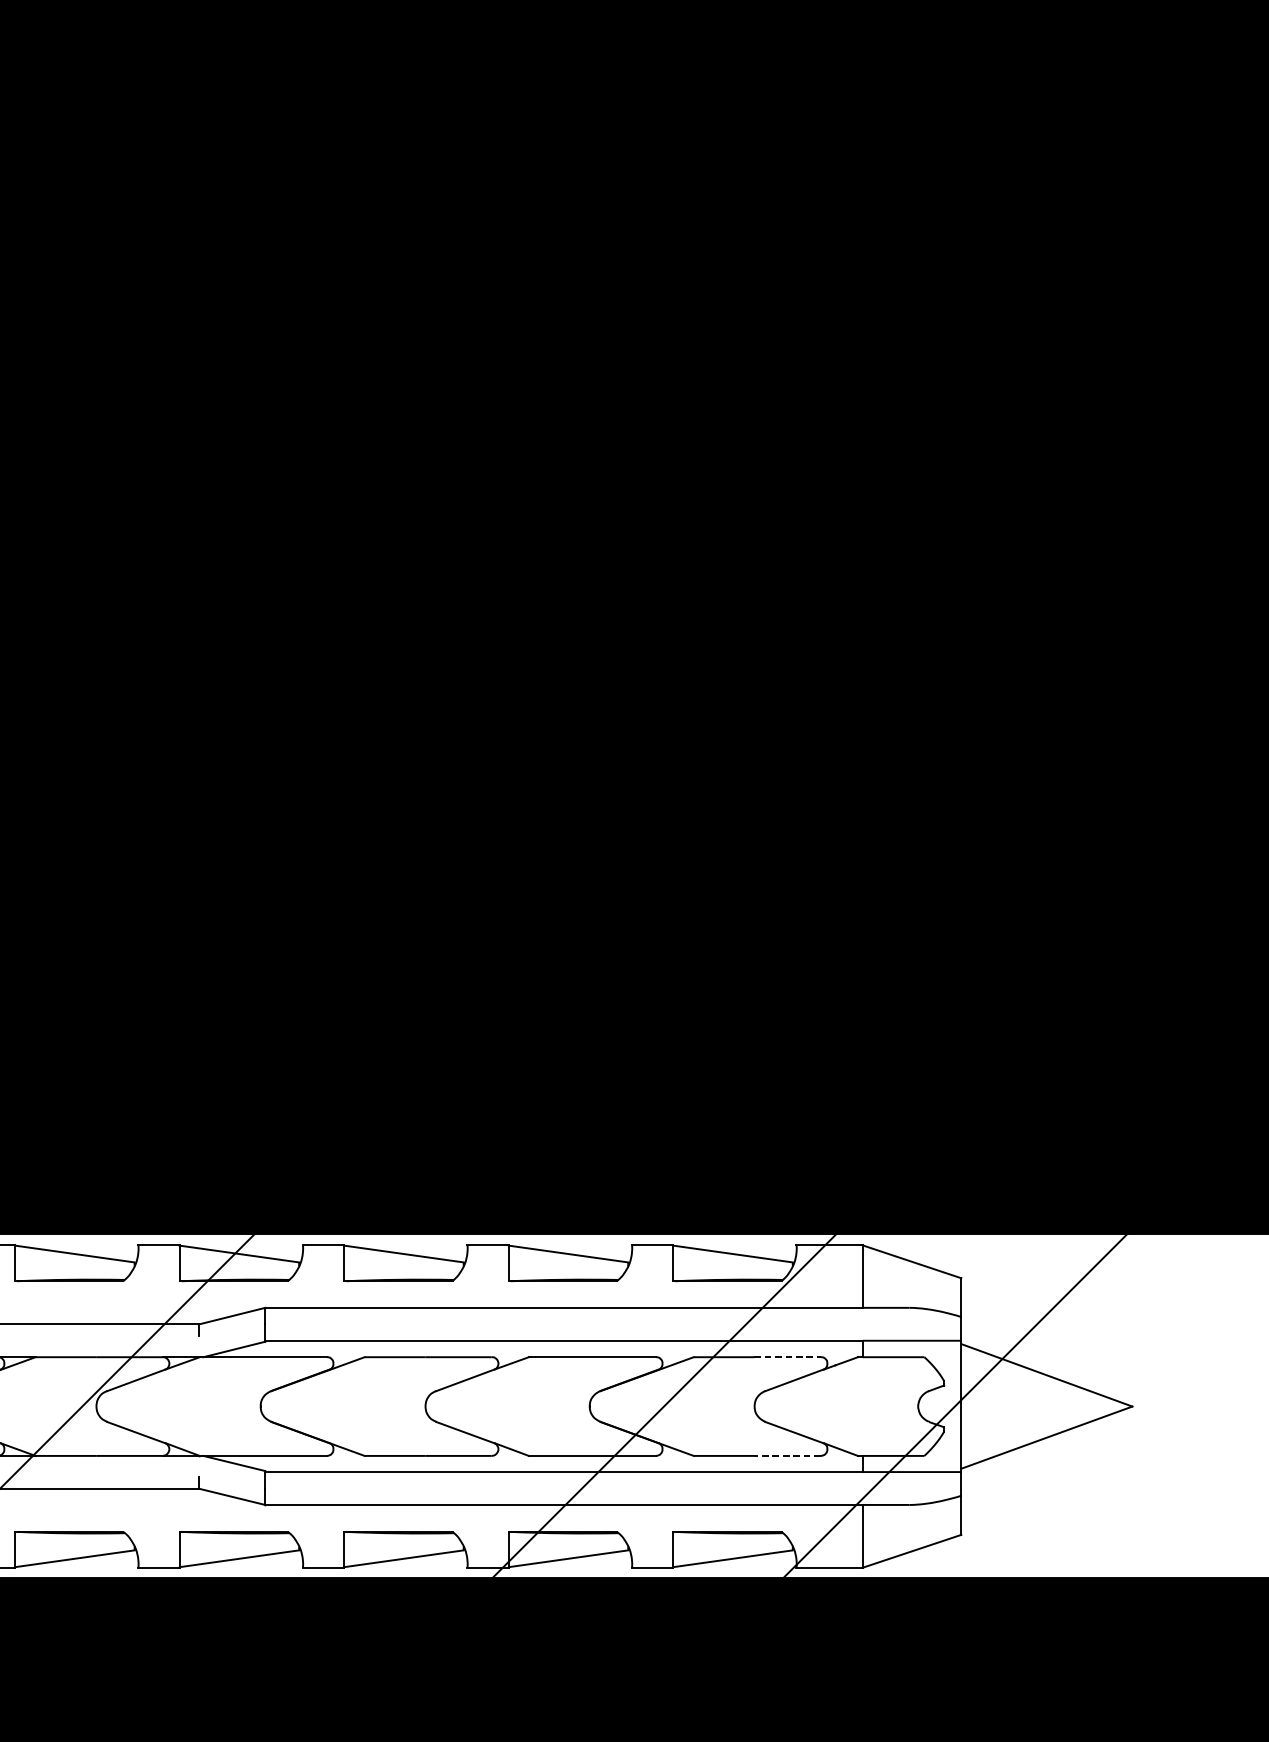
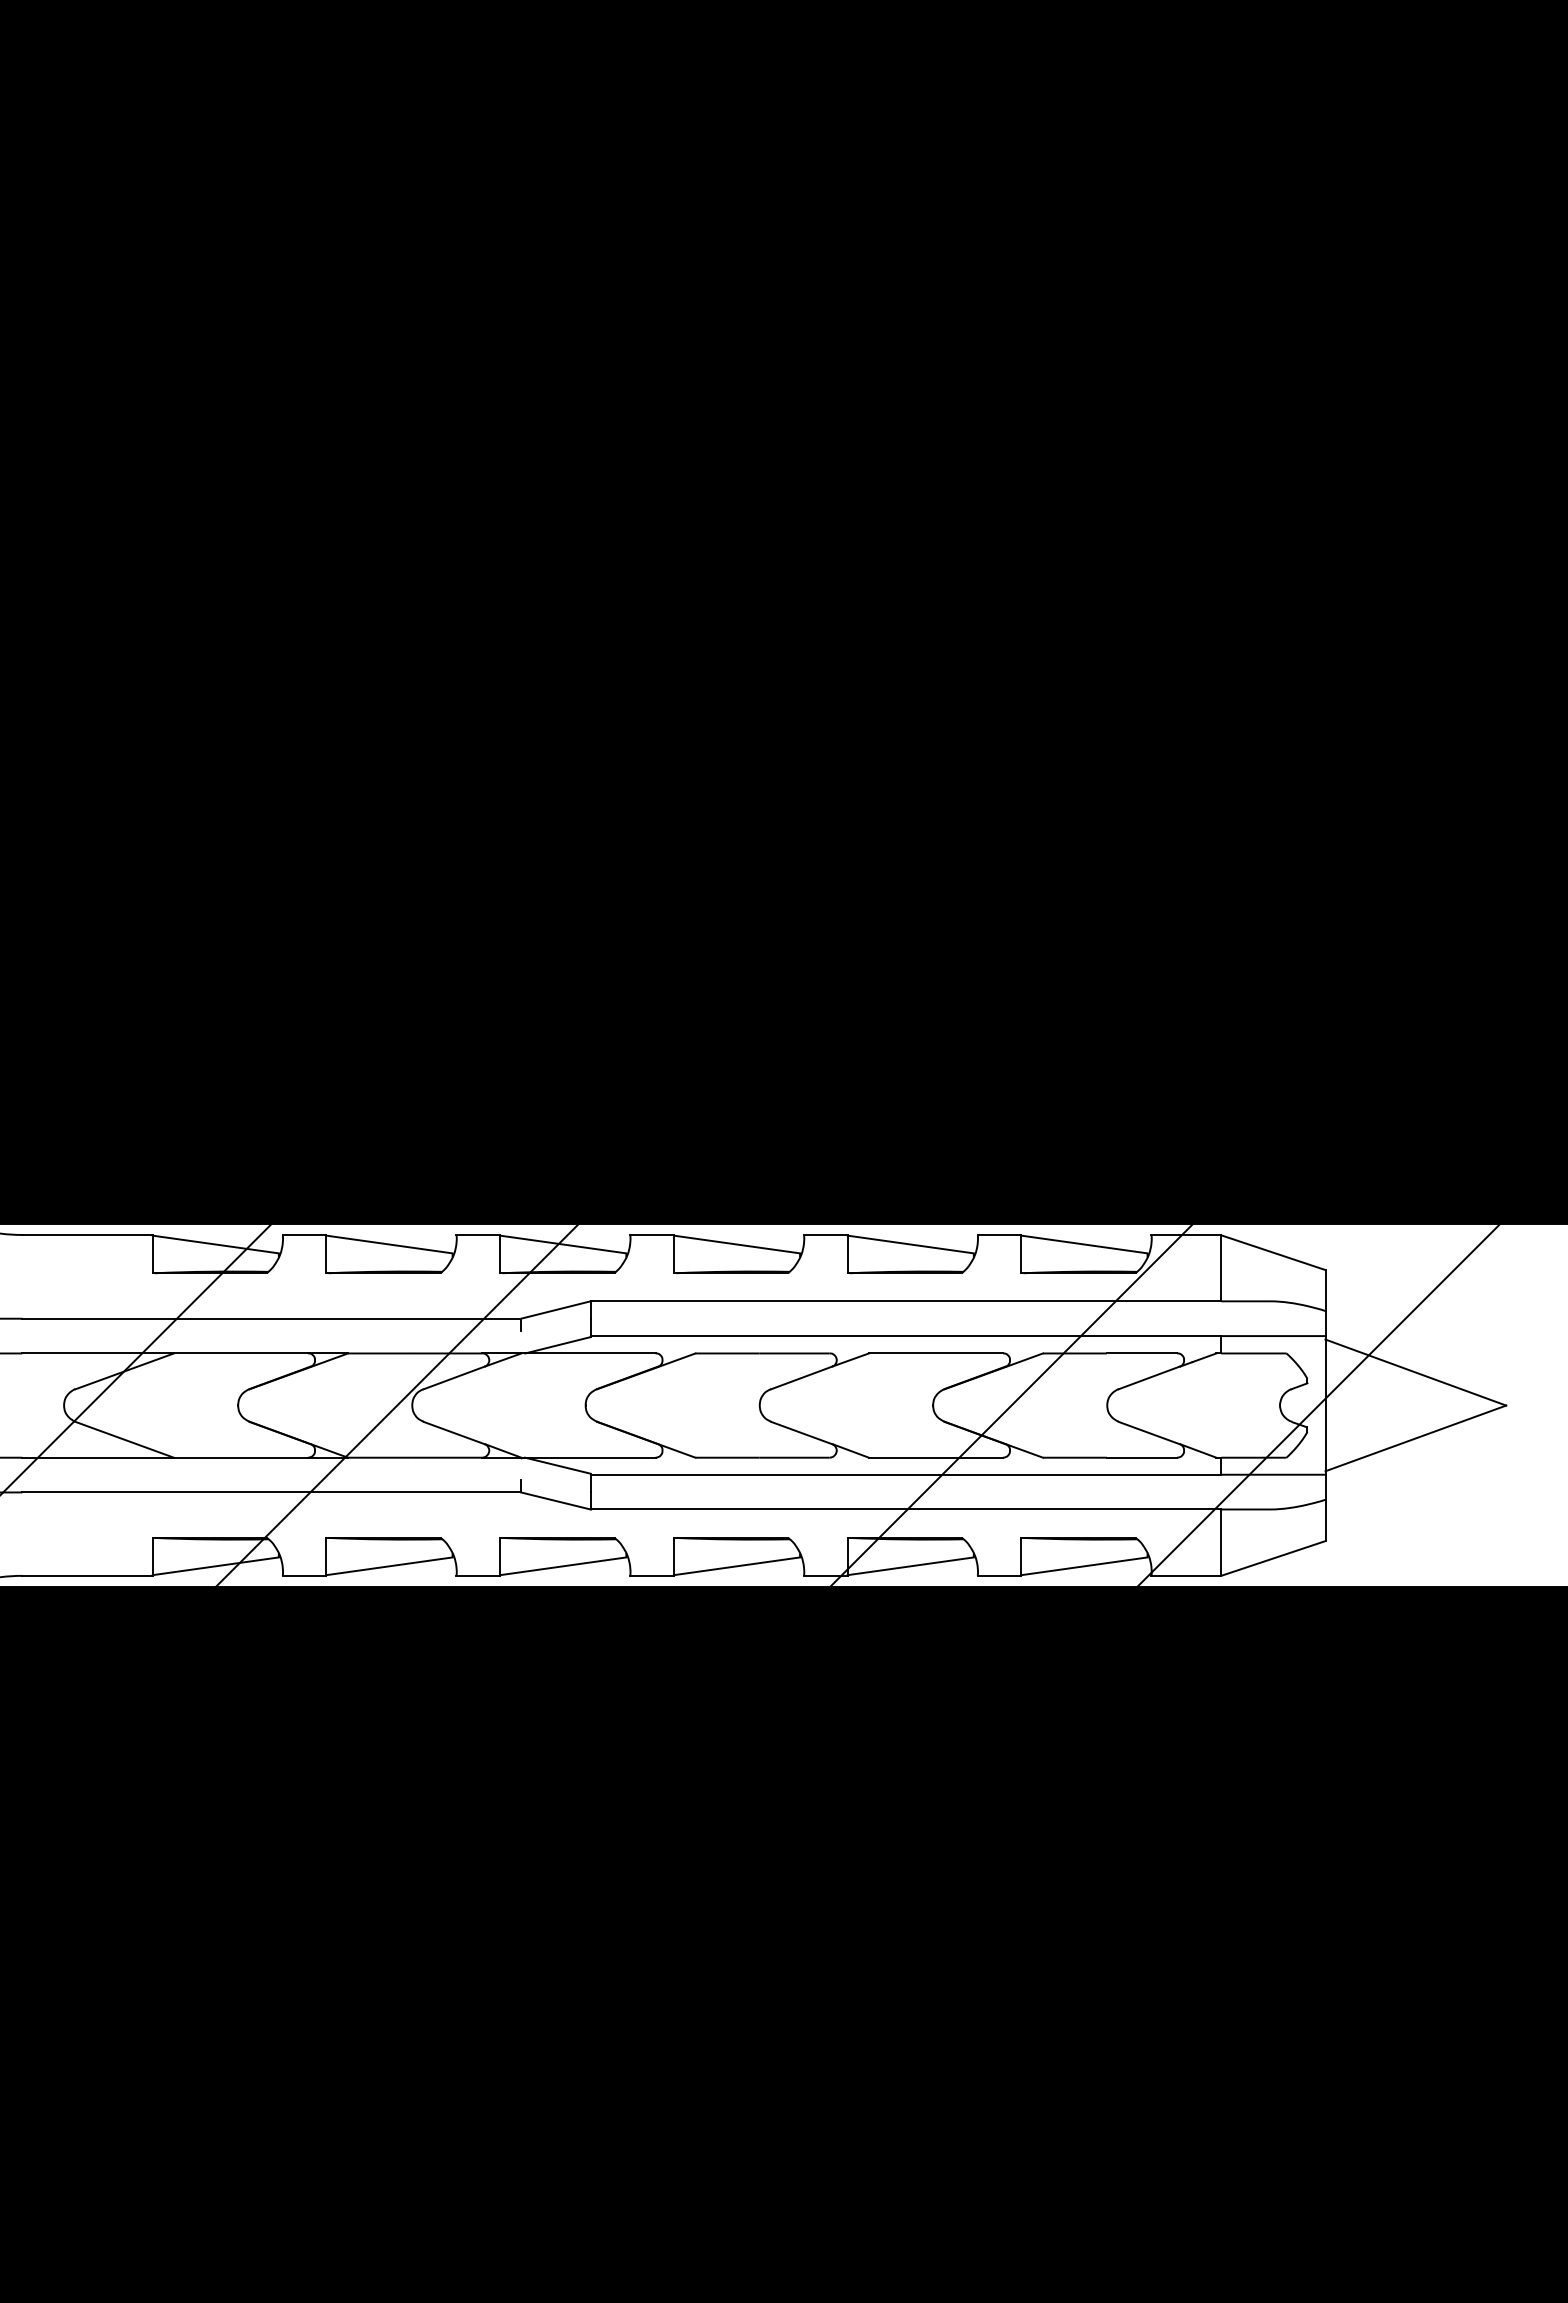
line: (787, 1357) -> (1142, 1353), dashed -> solid
line: (787, 1455) -> (1141, 1457), dashed -> solid

